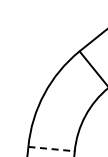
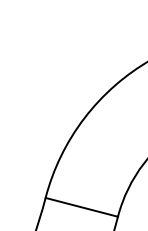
line: (52, 149) -> (83, 208), dashed -> solid

